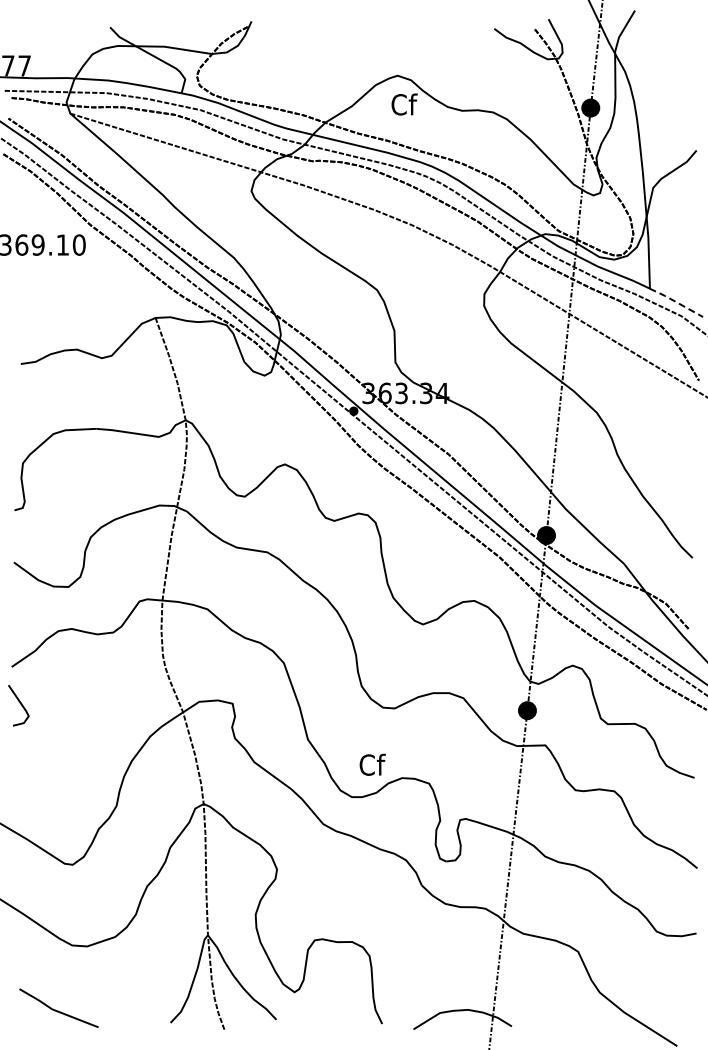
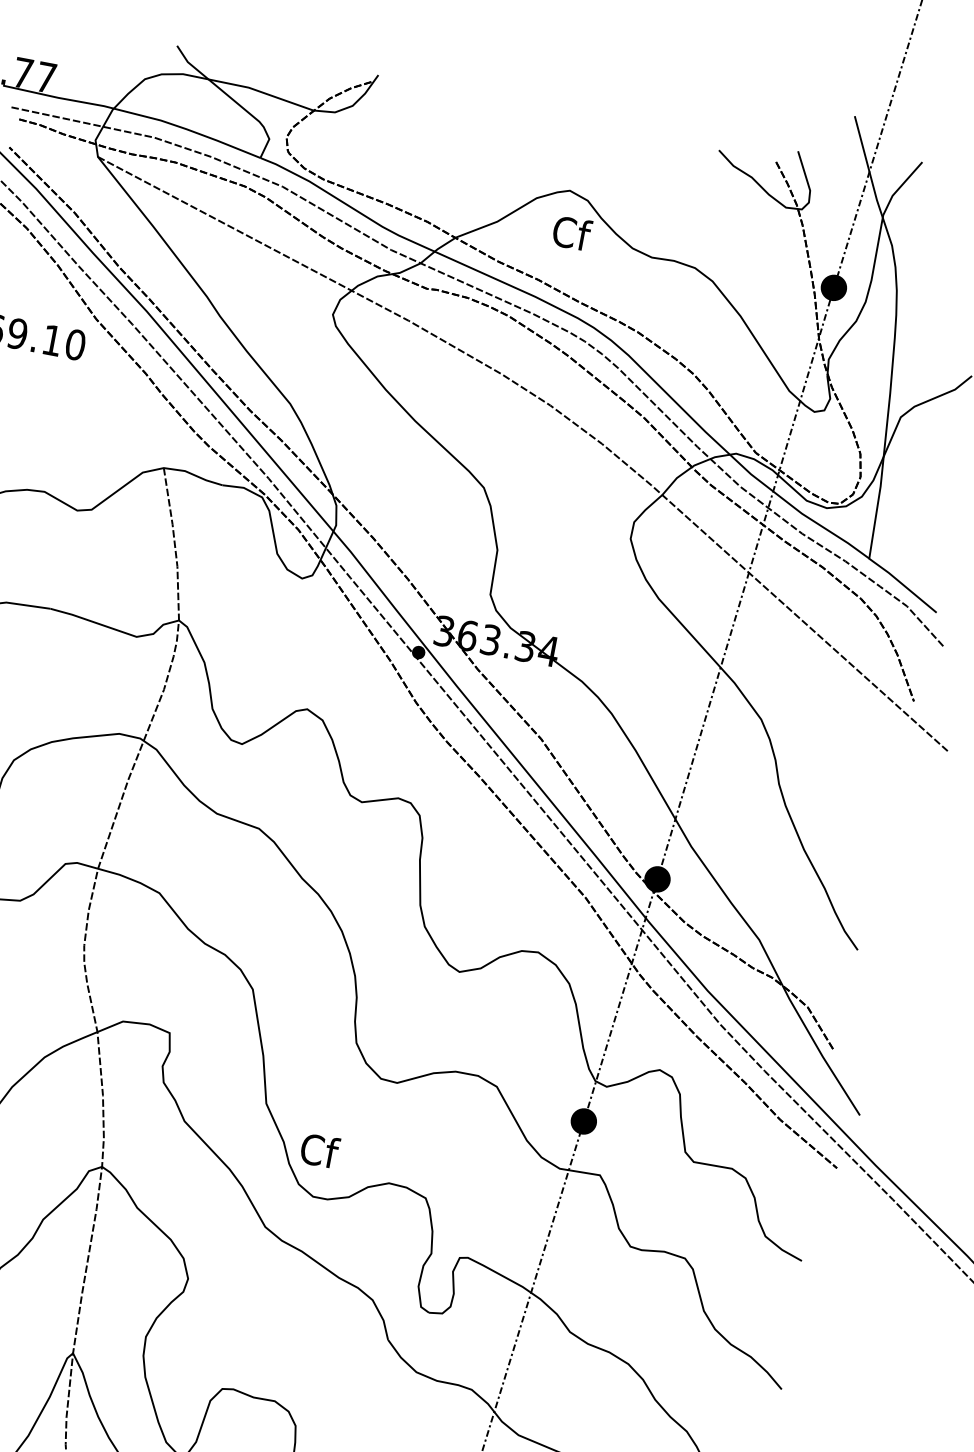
line: (676, 302) -> (903, 585), dashed -> solid
text: (372, 764) -> (319, 1150), moved

